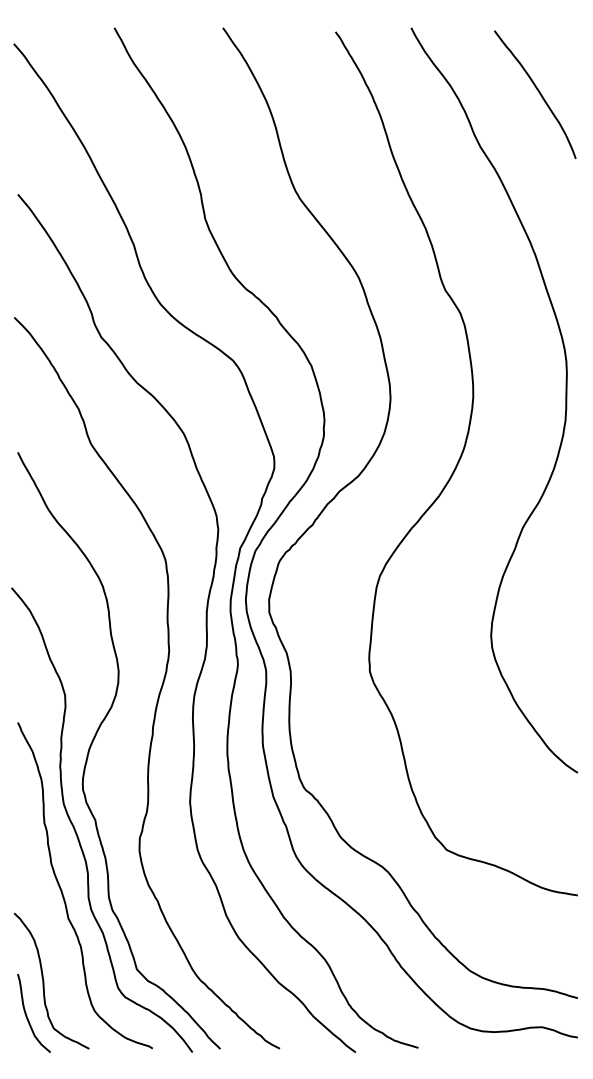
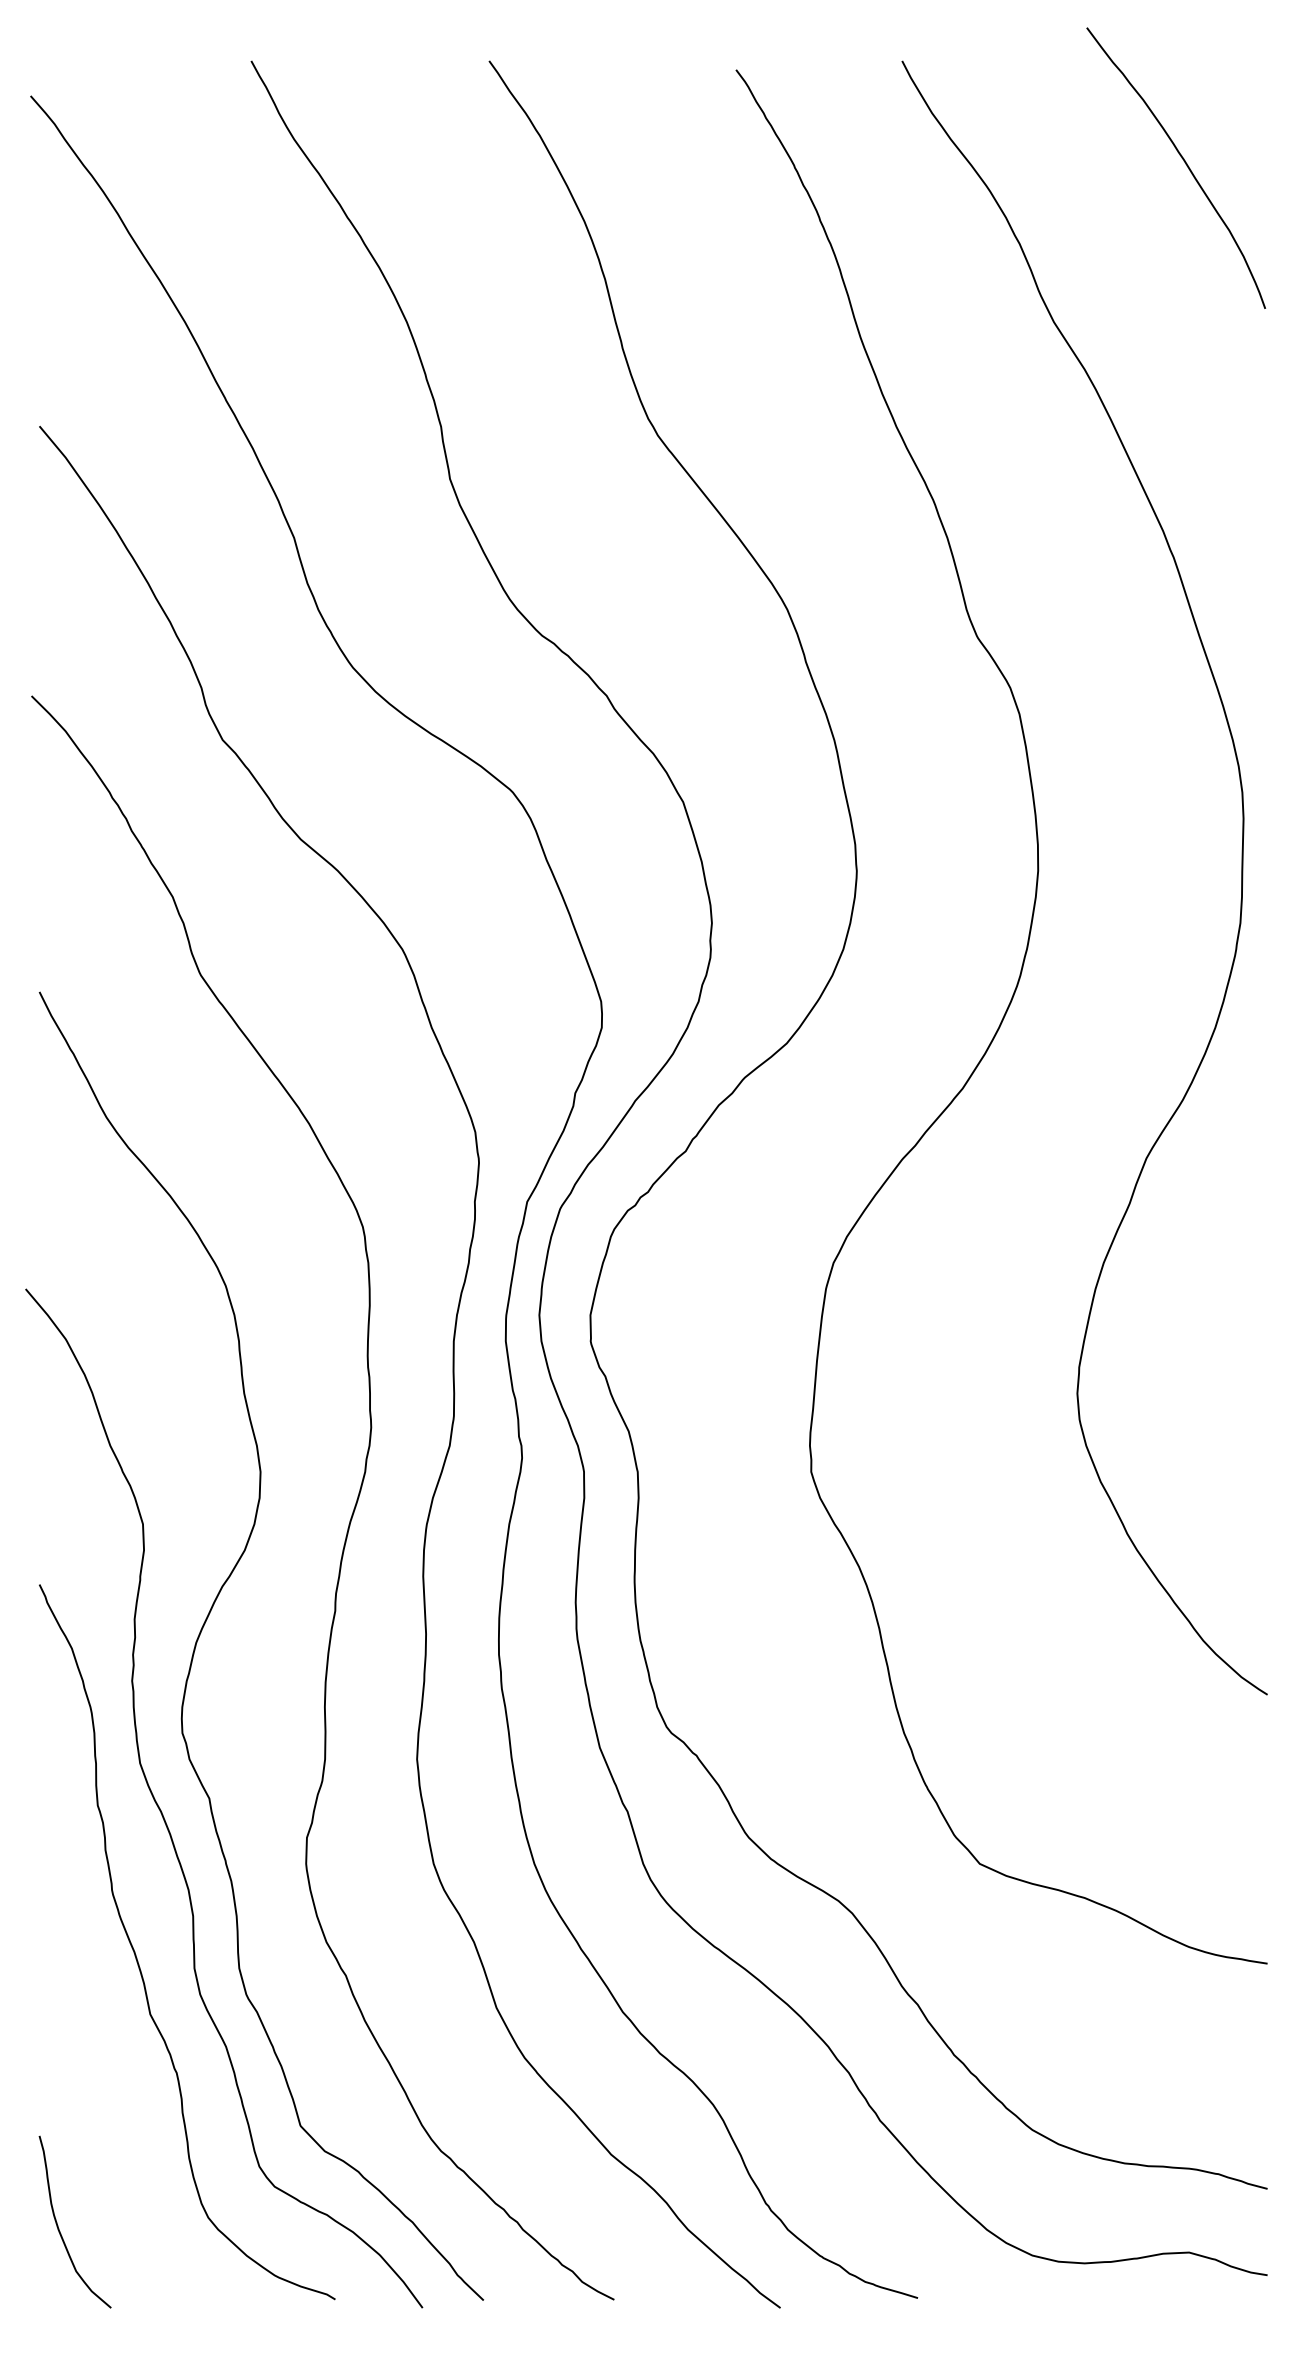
curve: (538, 92) -> (1183, 163), moved
curve: (44, 980) -> (97, 2150), removed

